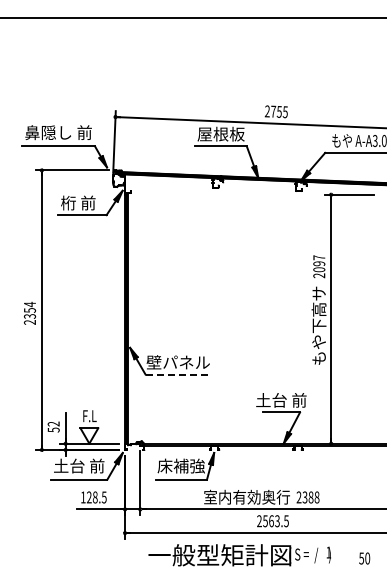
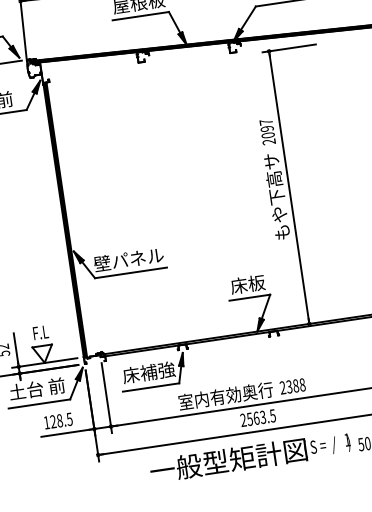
line: (178, 374) -> (131, 272), dashed -> solid
text: (281, 400) -> (247, 284), 土台 前 -> 床板
text: (239, 555) -> (250, 457), moved

